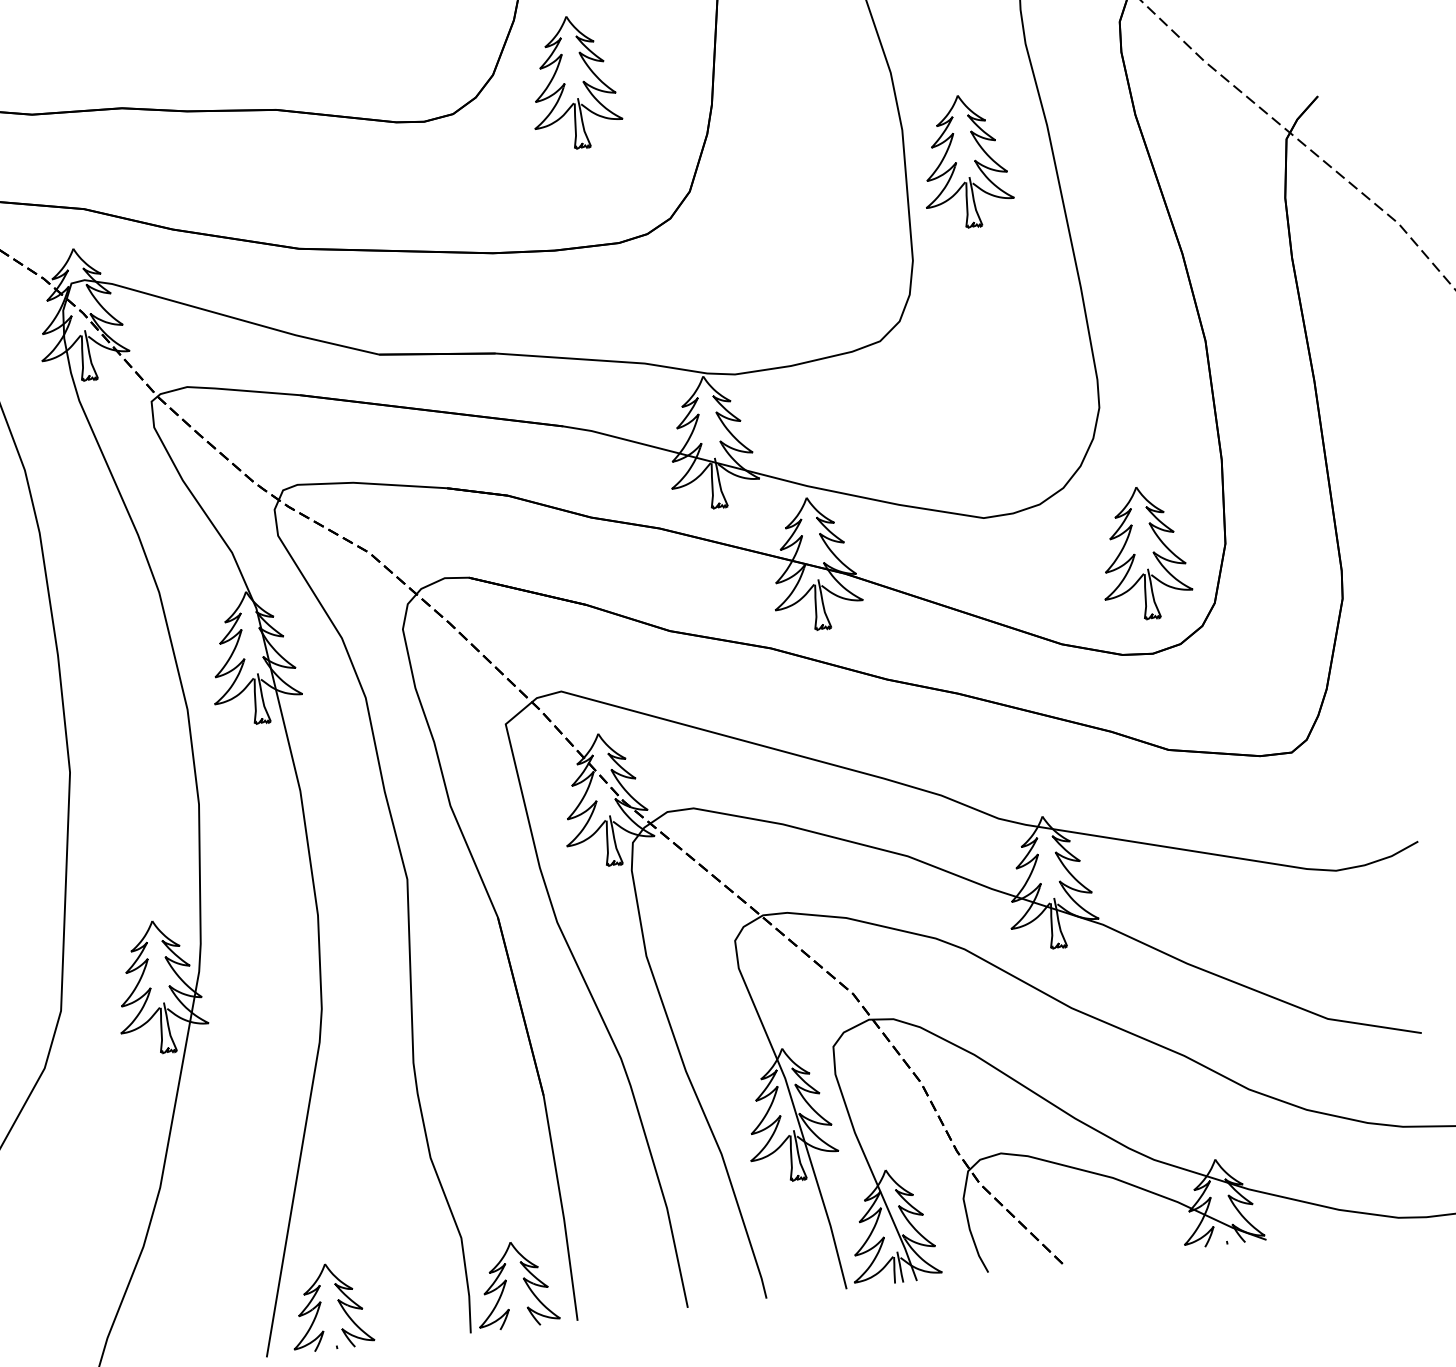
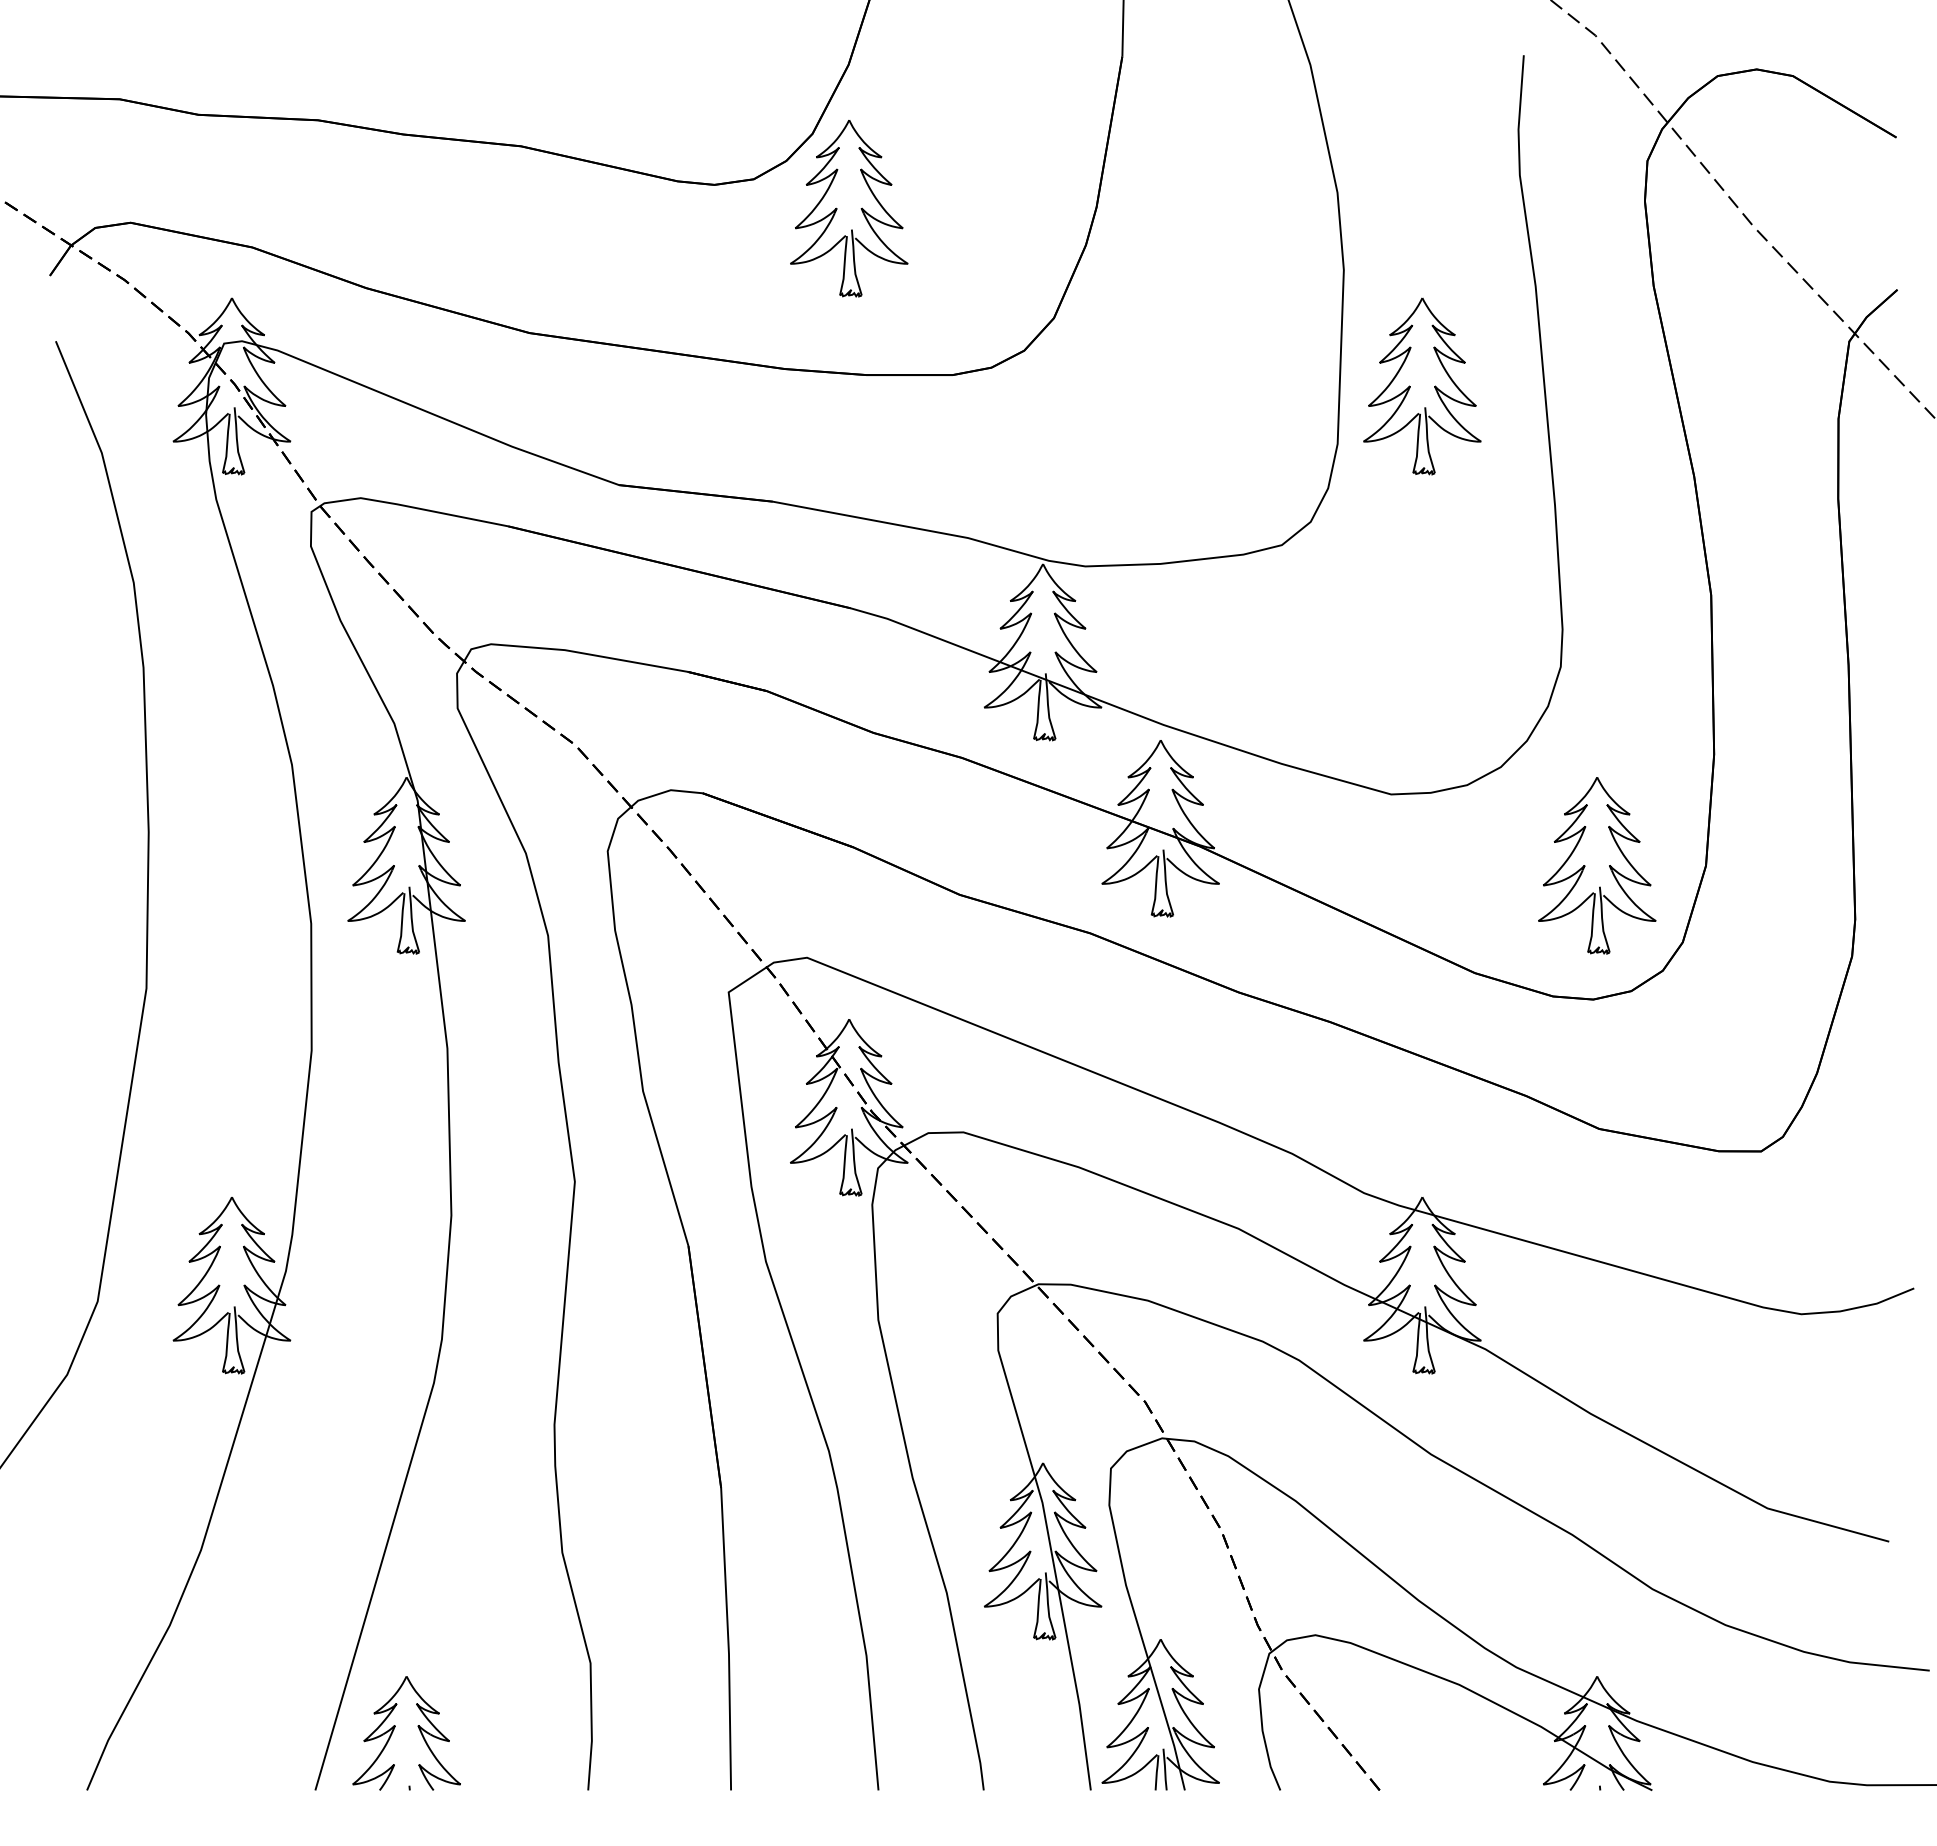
part: (582, 81) -> (860, 208), moved
part: (965, 161) -> (1422, 386), moved
part: (506, 1281) -> (643, 1727), removed

